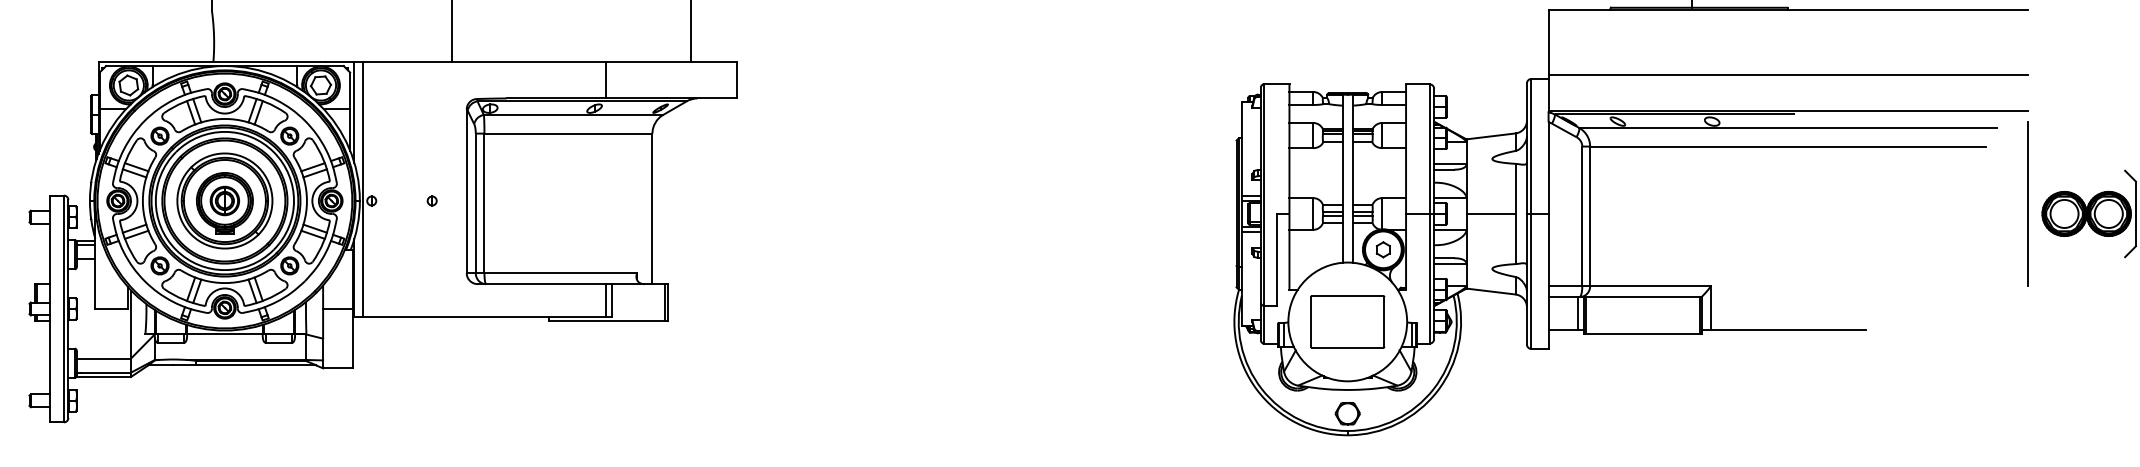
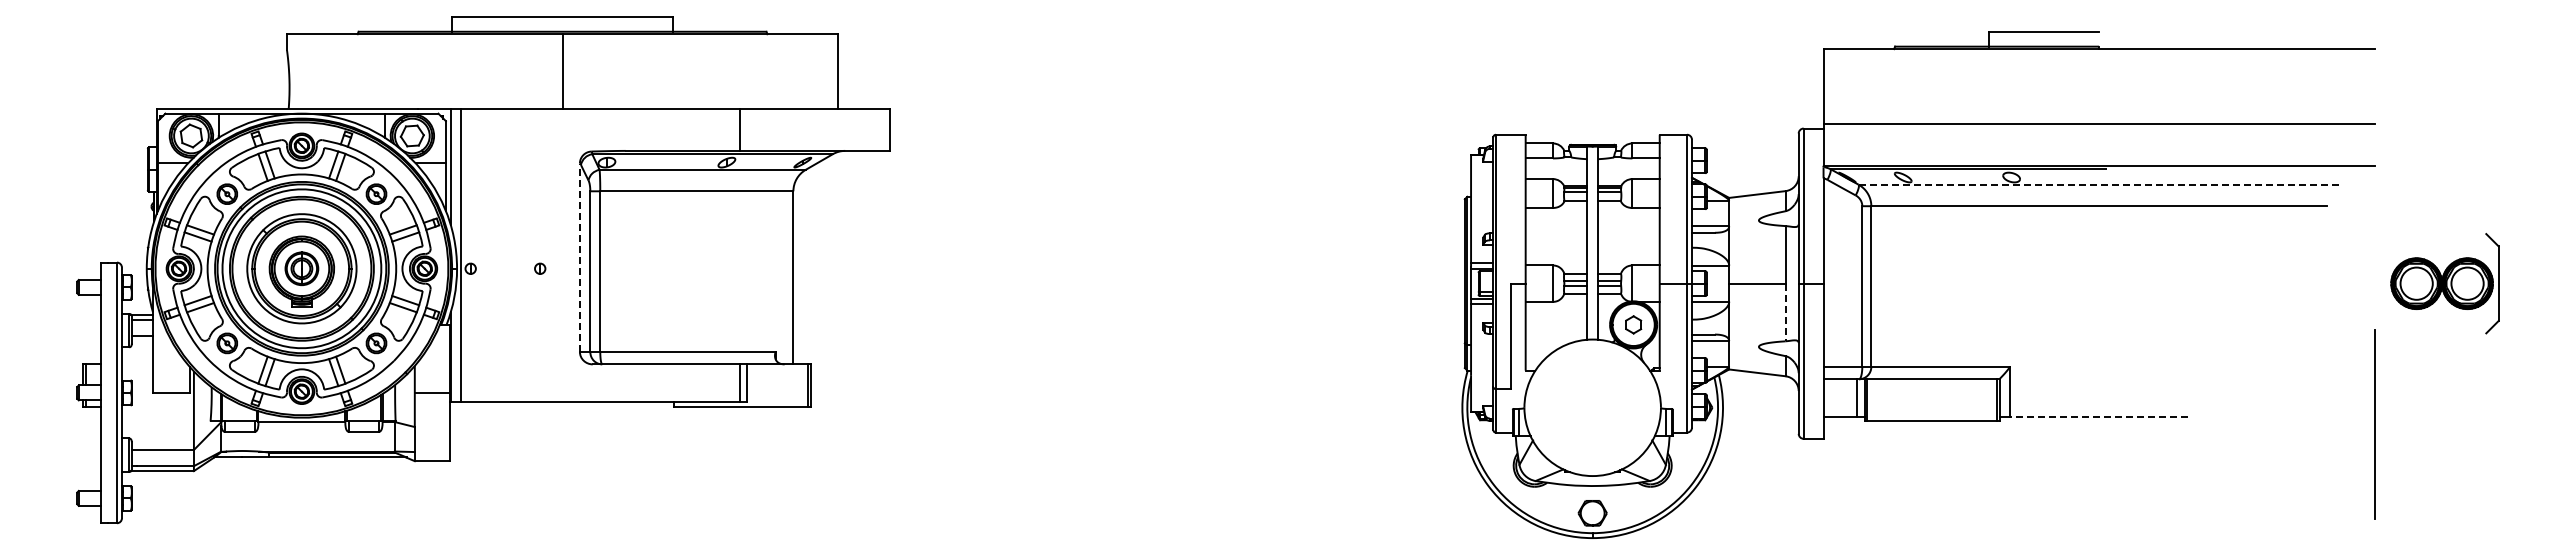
line: (1788, 127) -> (2099, 184), solid -> dashed
line: (466, 191) -> (579, 257), solid -> dashed
line: (2027, 204) -> (2374, 424), moved
line: (1515, 239) -> (1785, 312), solid -> dashed
part: (1347, 321) -> (1592, 407), removed
line: (1788, 329) -> (2099, 416), solid -> dashed

